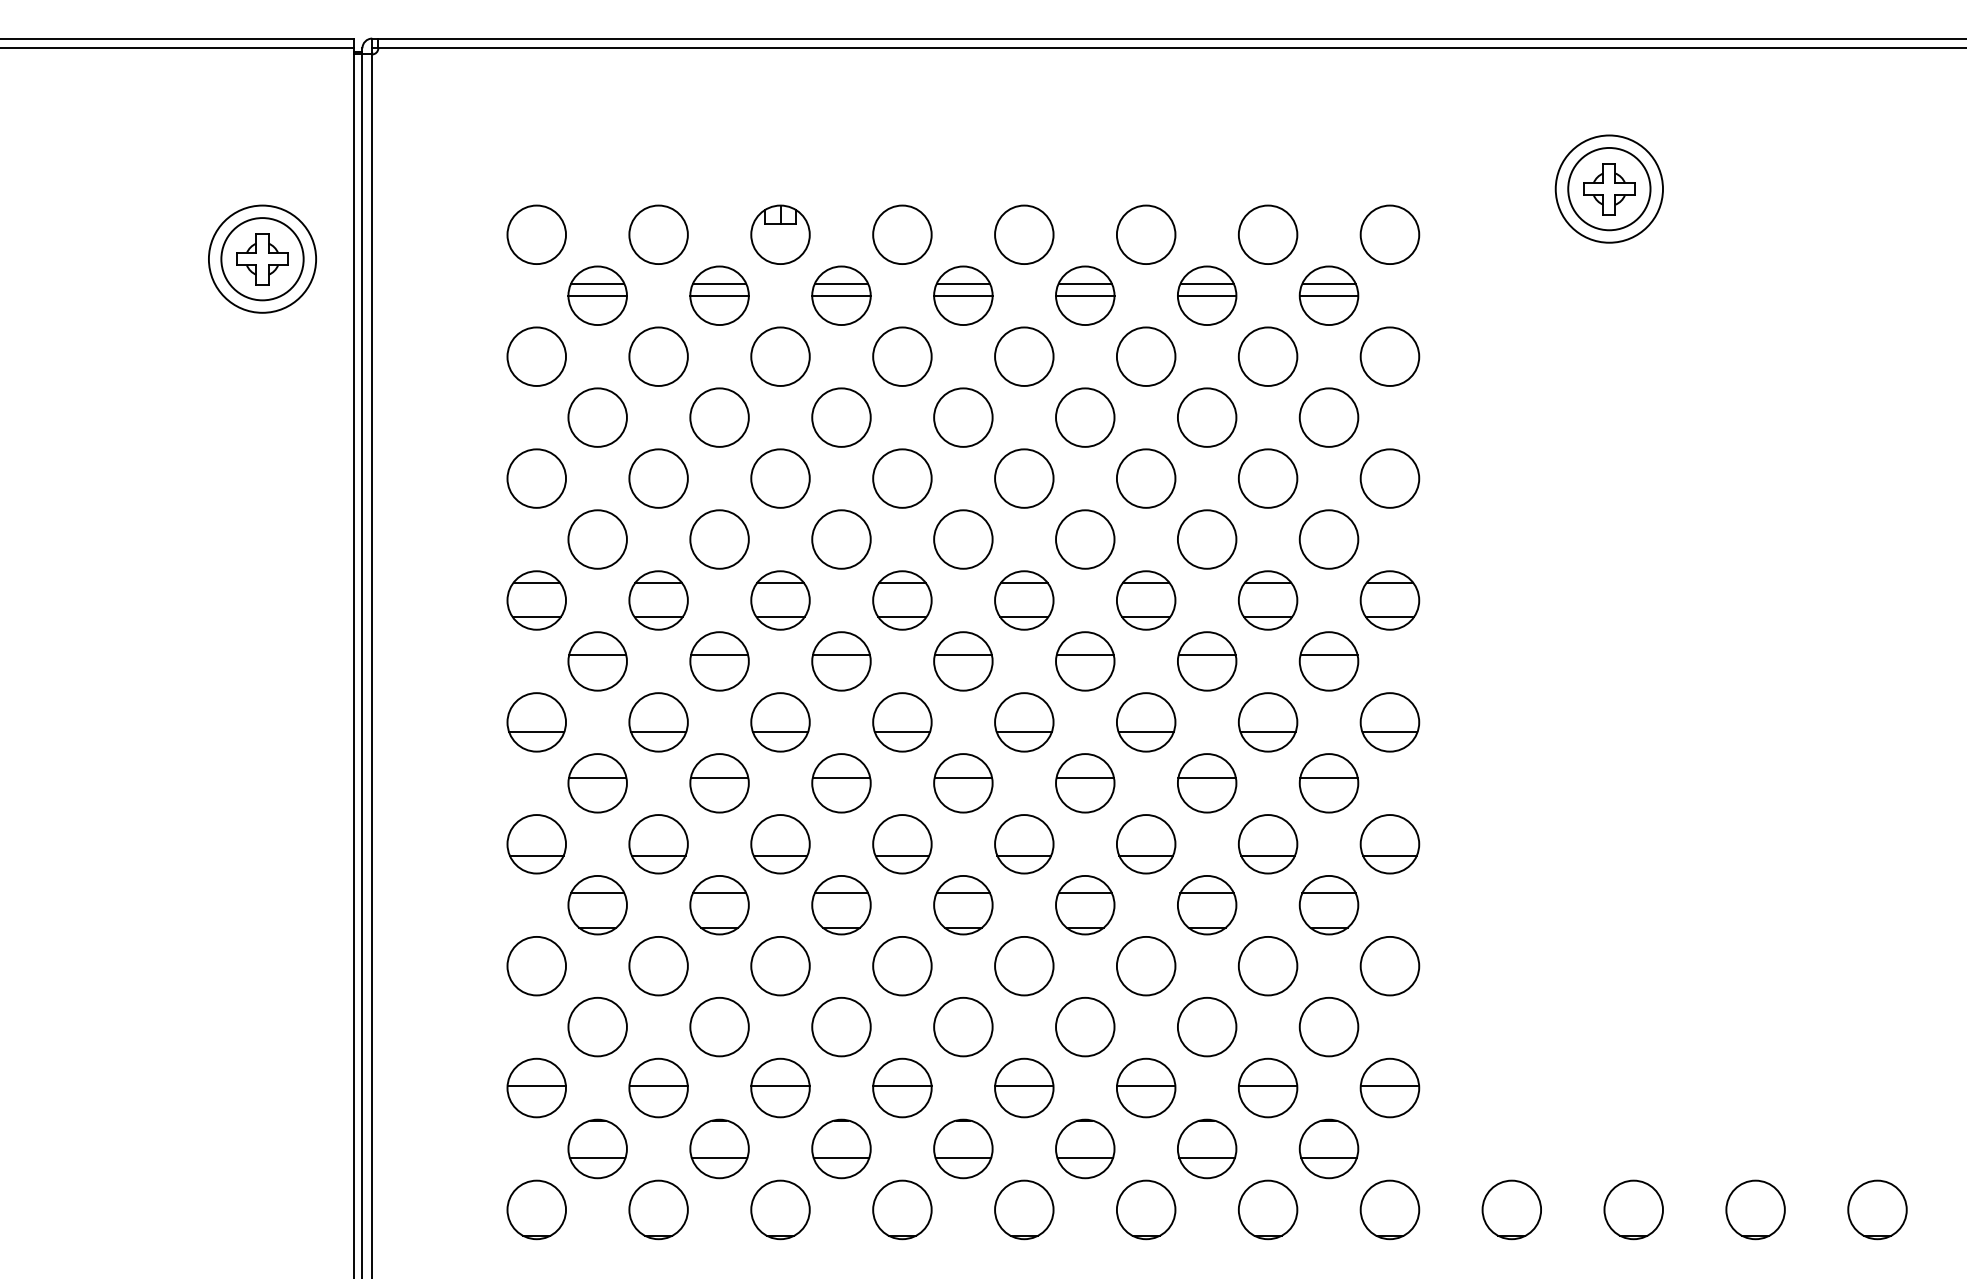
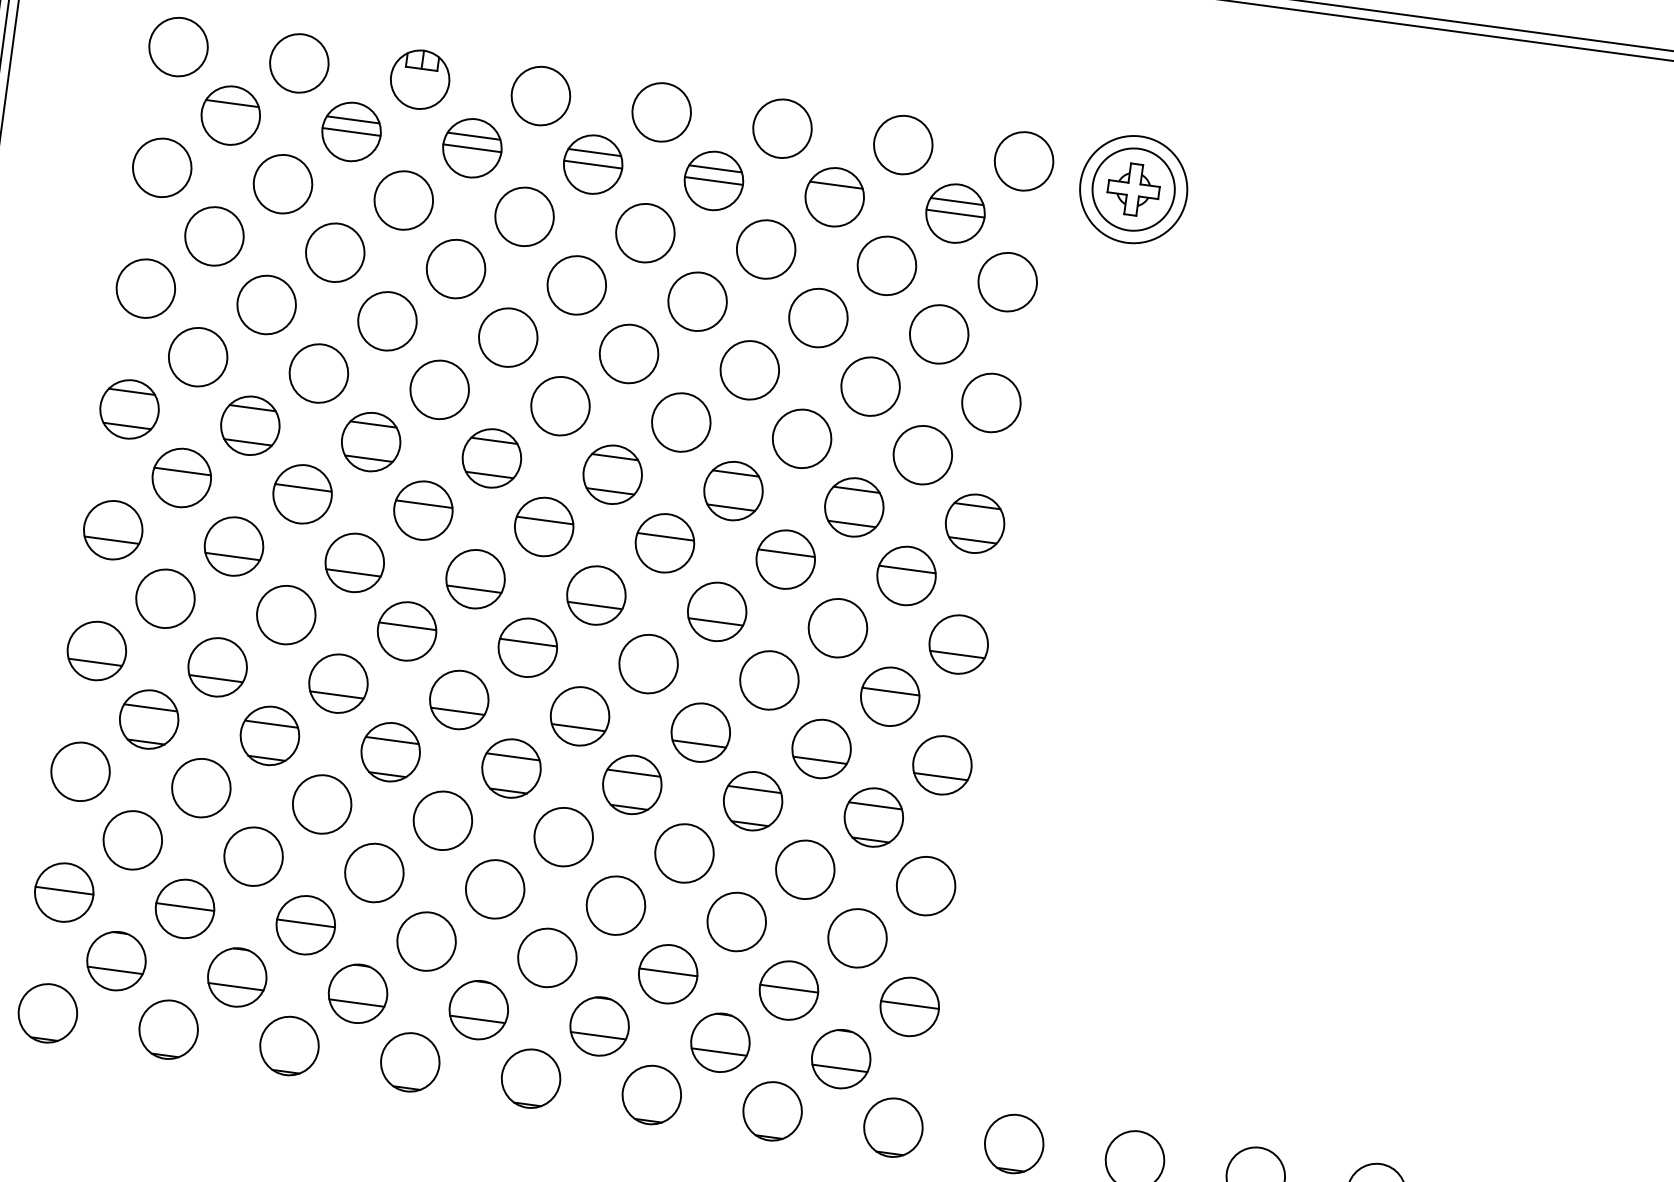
part: (1608, 188) -> (1132, 188), moved
line: (597, 295) -> (230, 115), removed
line: (1206, 295) -> (834, 196), removed
line: (1267, 732) -> (836, 638), removed
line: (597, 778) -> (165, 593), removed
line: (719, 778) -> (286, 610), removed
line: (1084, 778) -> (648, 659), removed
line: (1206, 778) -> (769, 675), removed
line: (902, 1086) -> (426, 940), removed
line: (1024, 1086) -> (547, 956), removed

